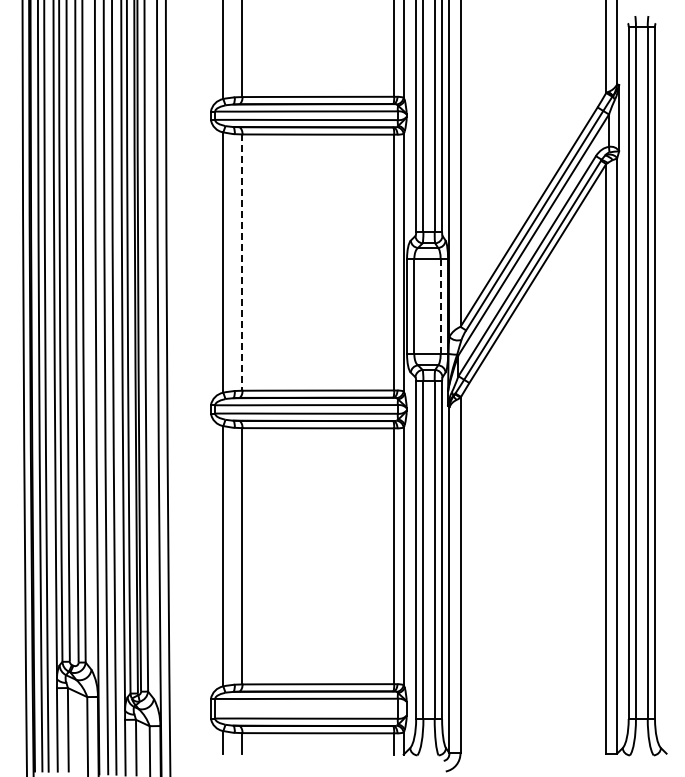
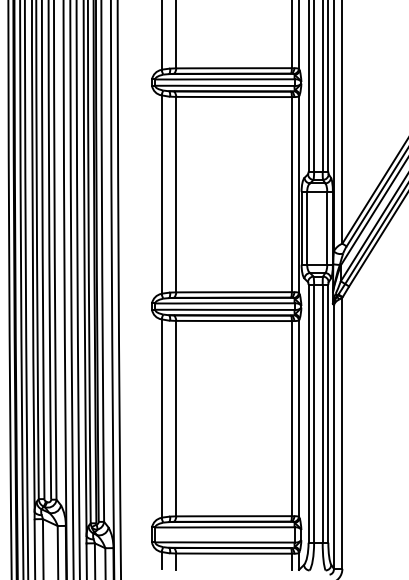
line: (242, 263) -> (176, 195), dashed -> solid
line: (440, 306) -> (327, 228), dashed -> solid

